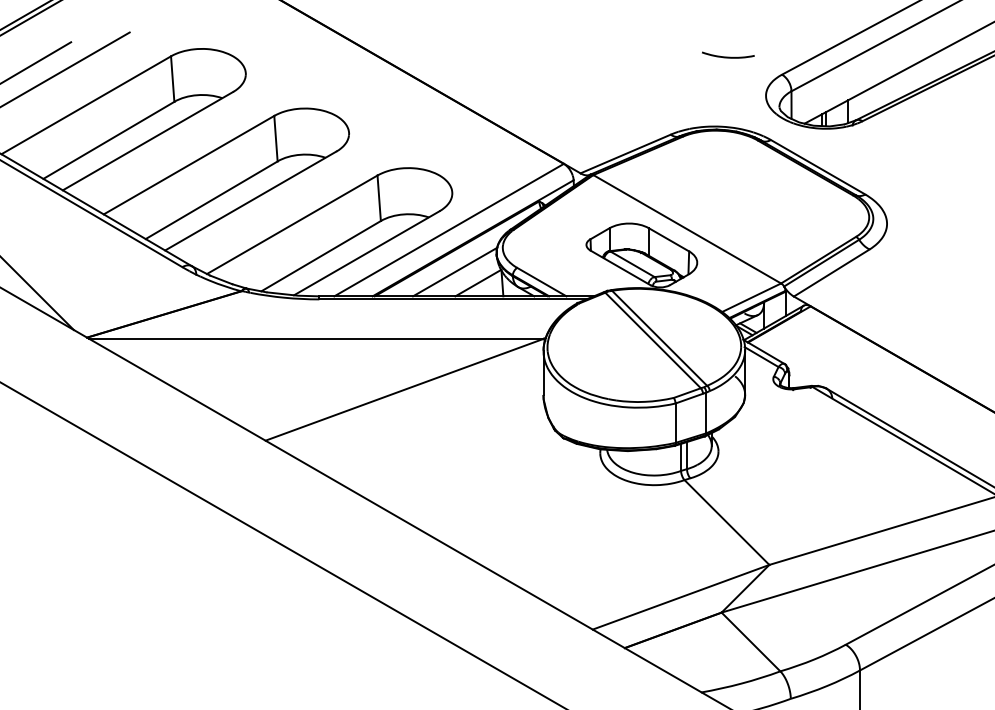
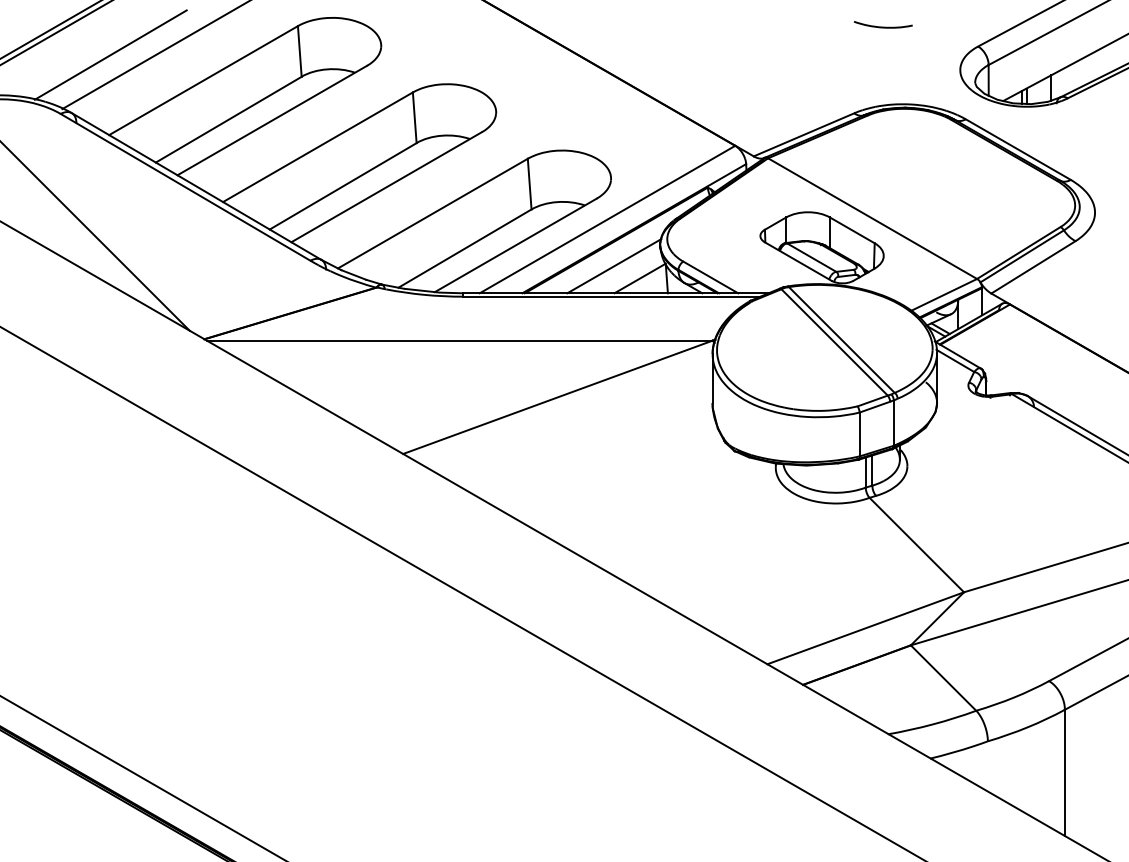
curve: (728, 56) -> (883, 26), moved

